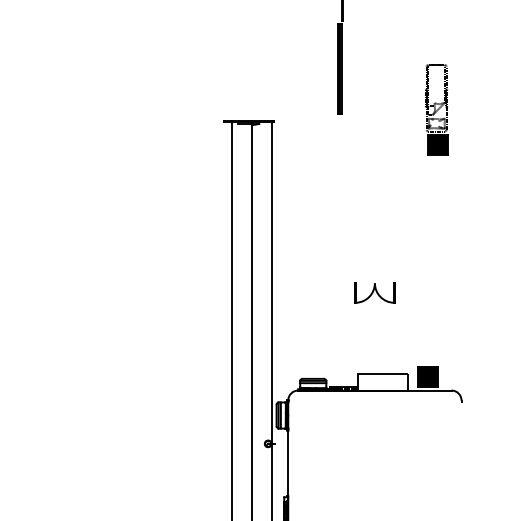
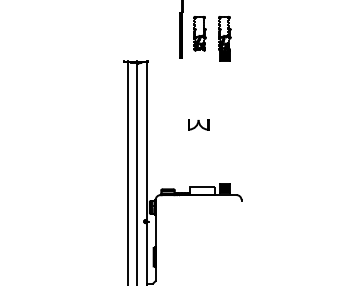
part: (376, 64) -> (199, 33), added
part: (437, 108) -> (224, 38), moved
part: (374, 292) -> (198, 124), moved

